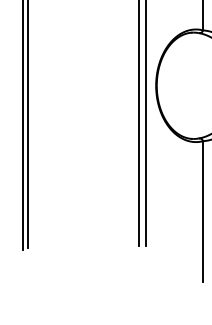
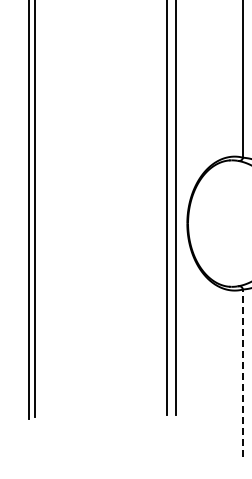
line: (202, 211) -> (242, 373), solid -> dashed

